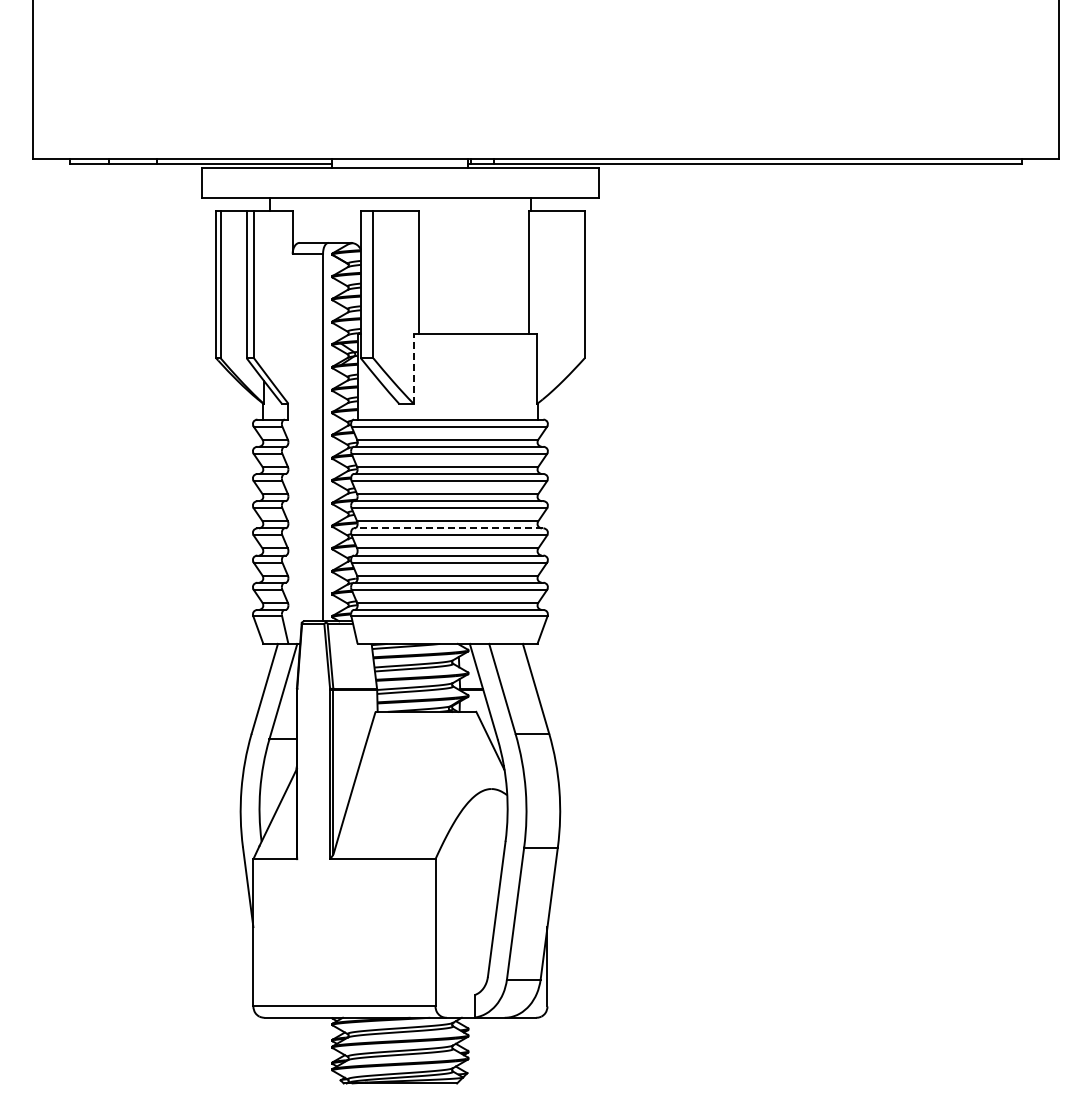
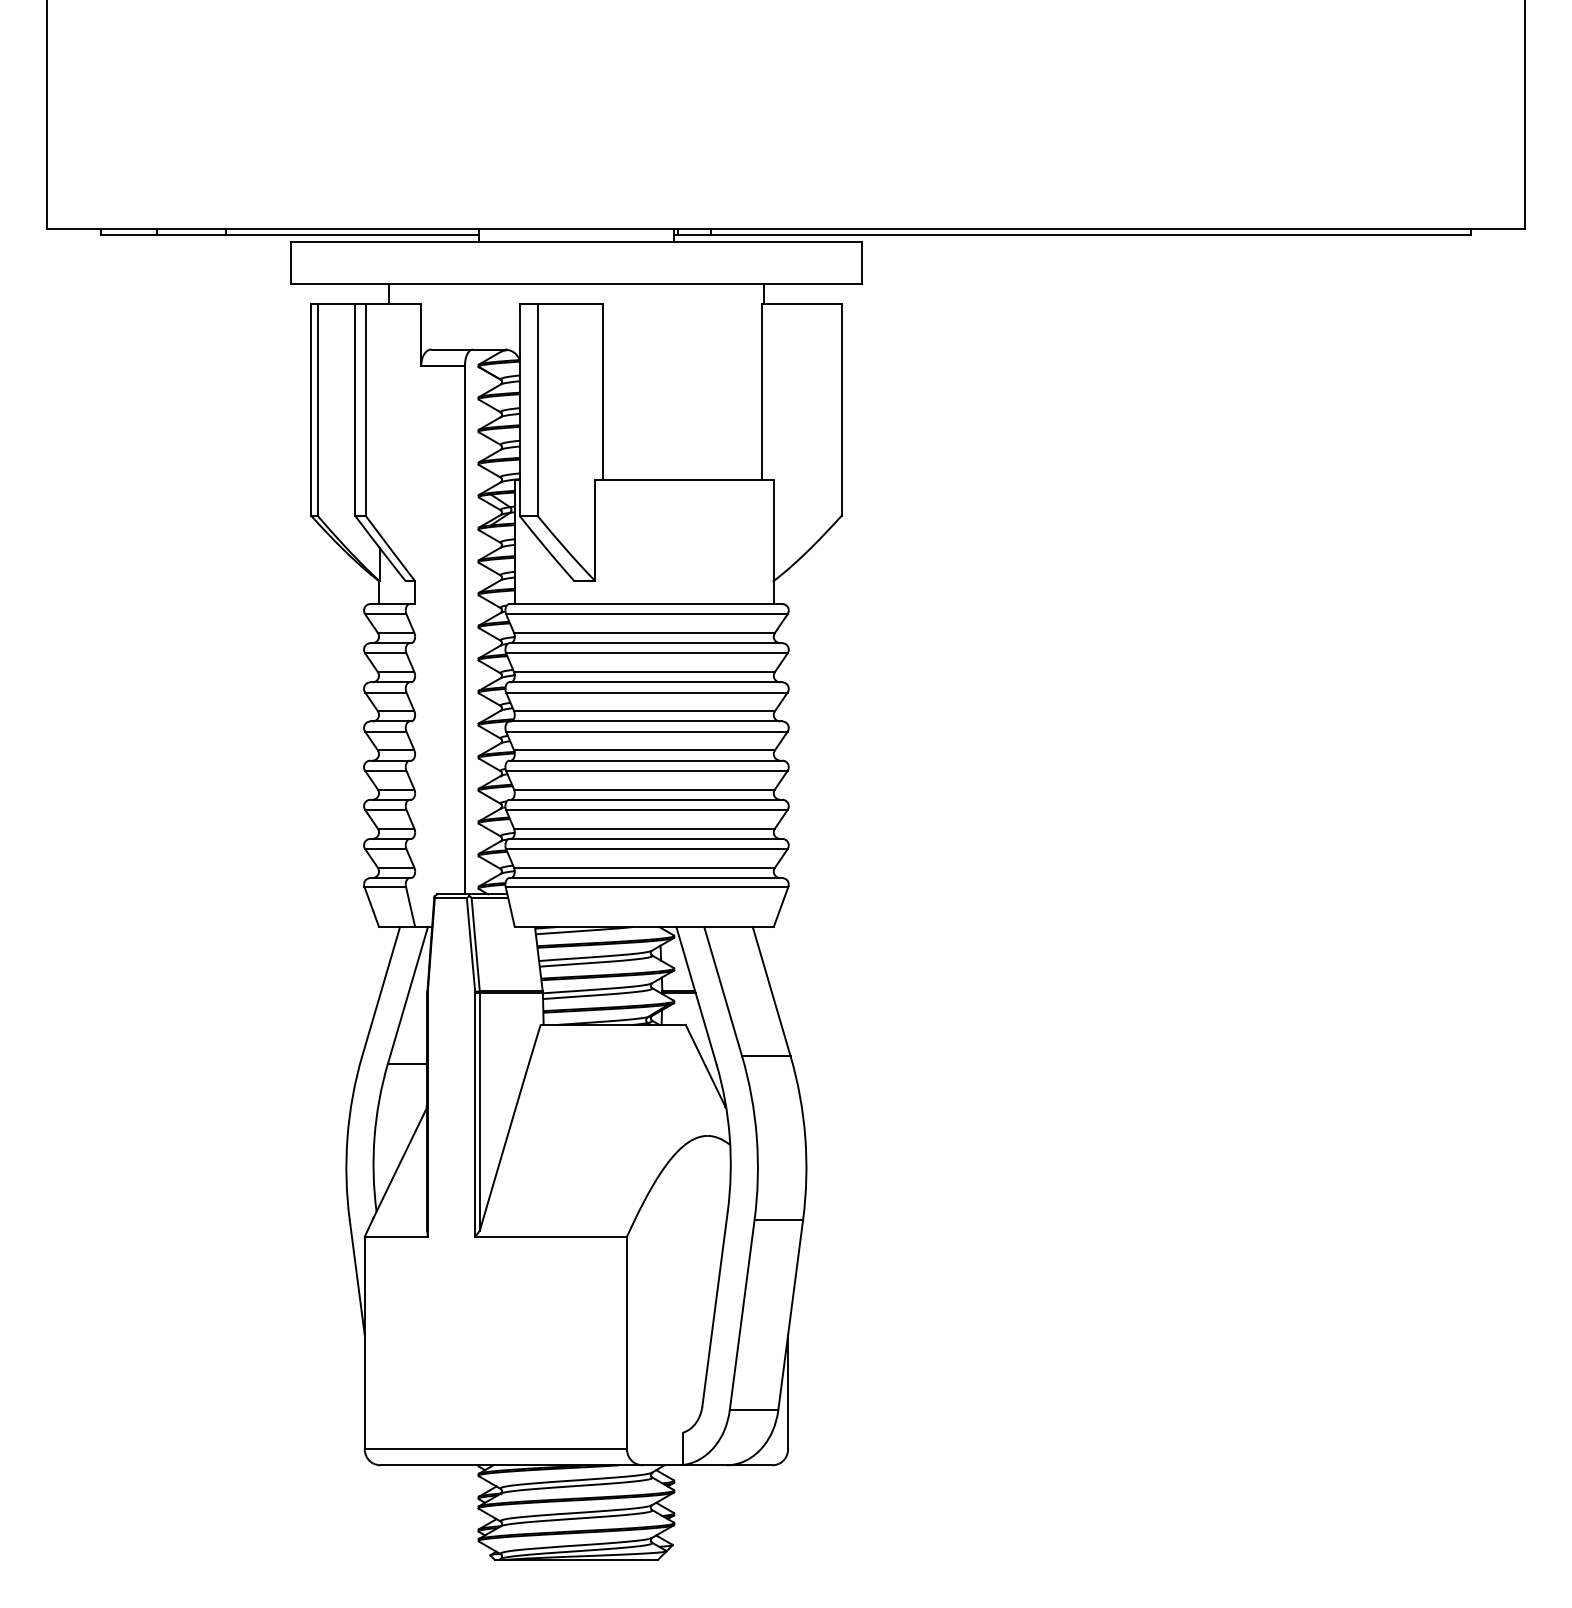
line: (413, 368) -> (595, 530), dashed -> solid
line: (448, 528) -> (645, 760), dashed -> solid

